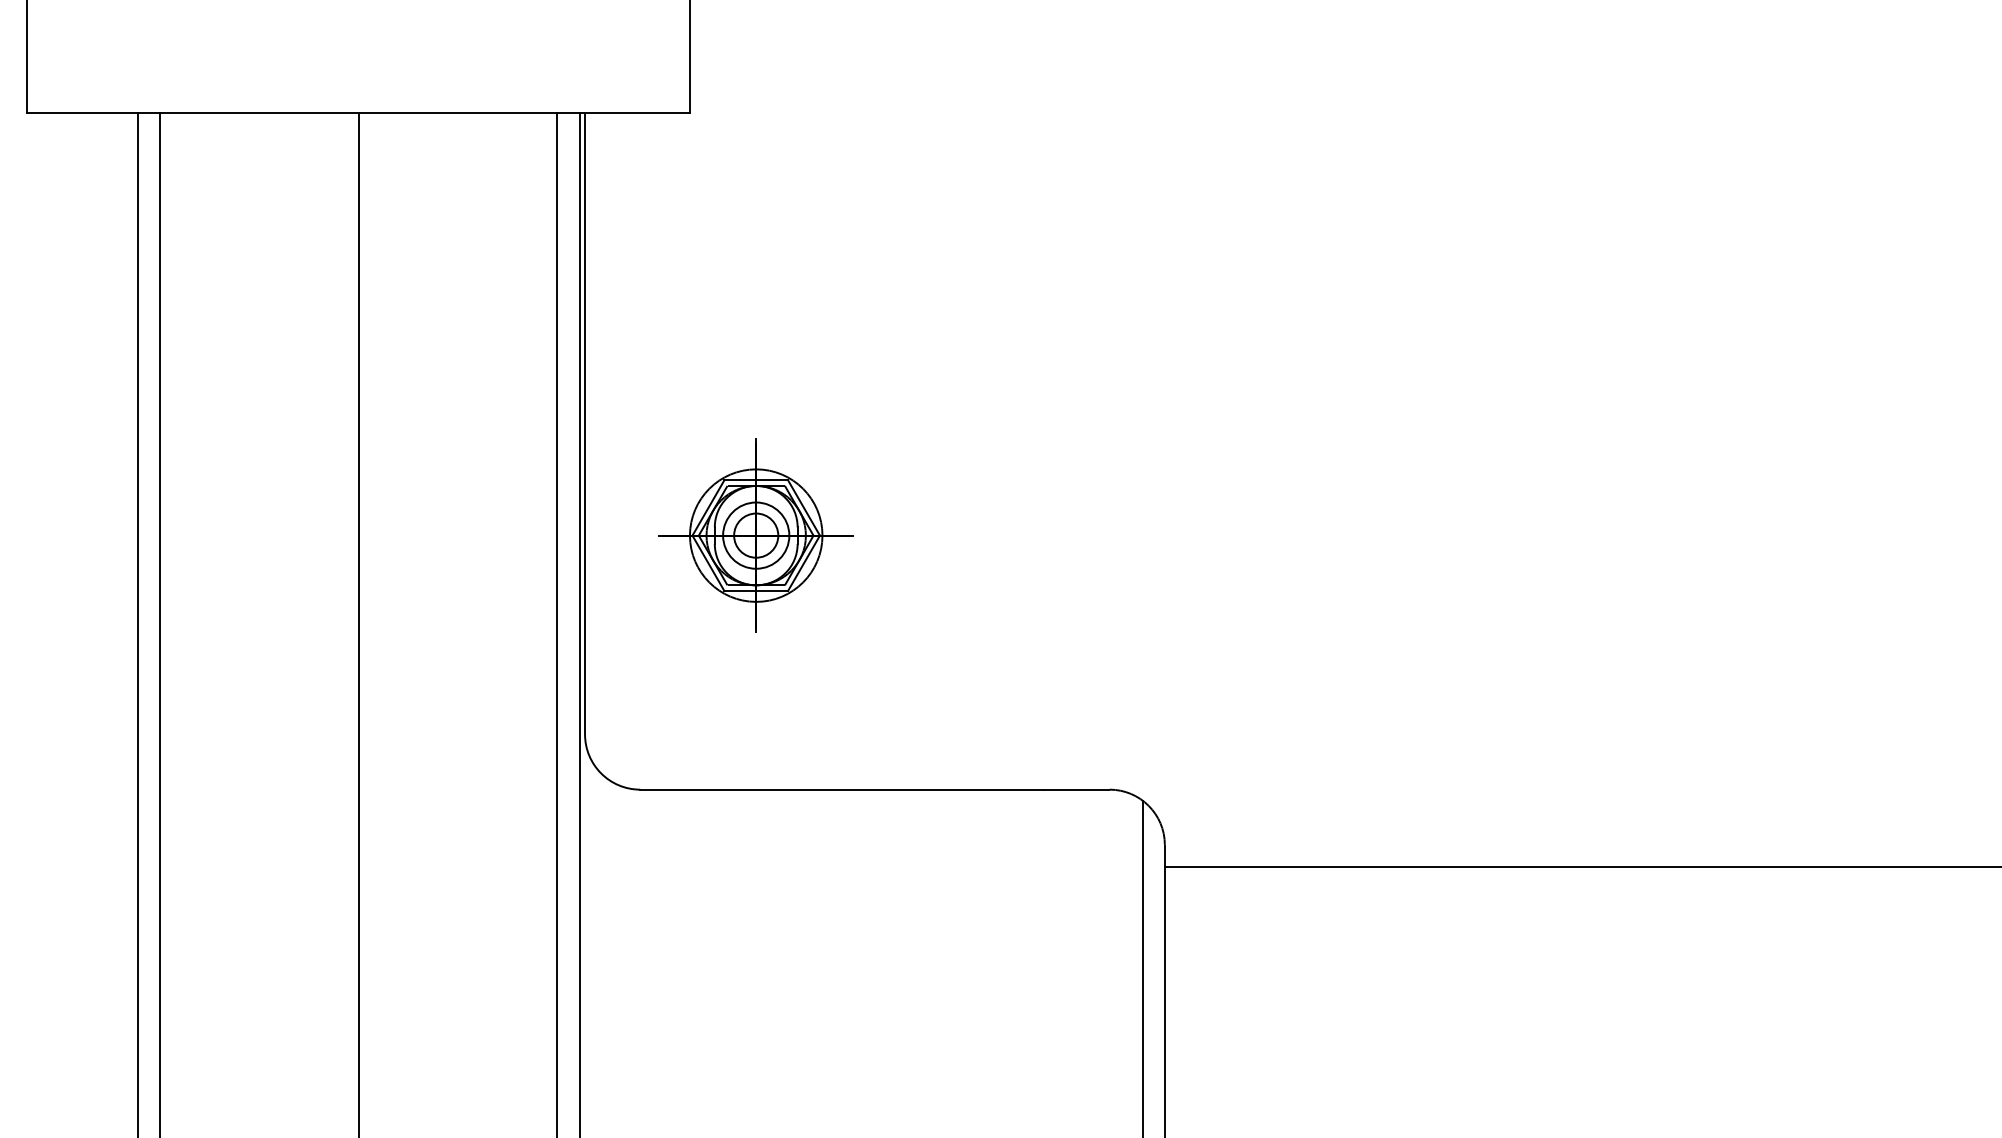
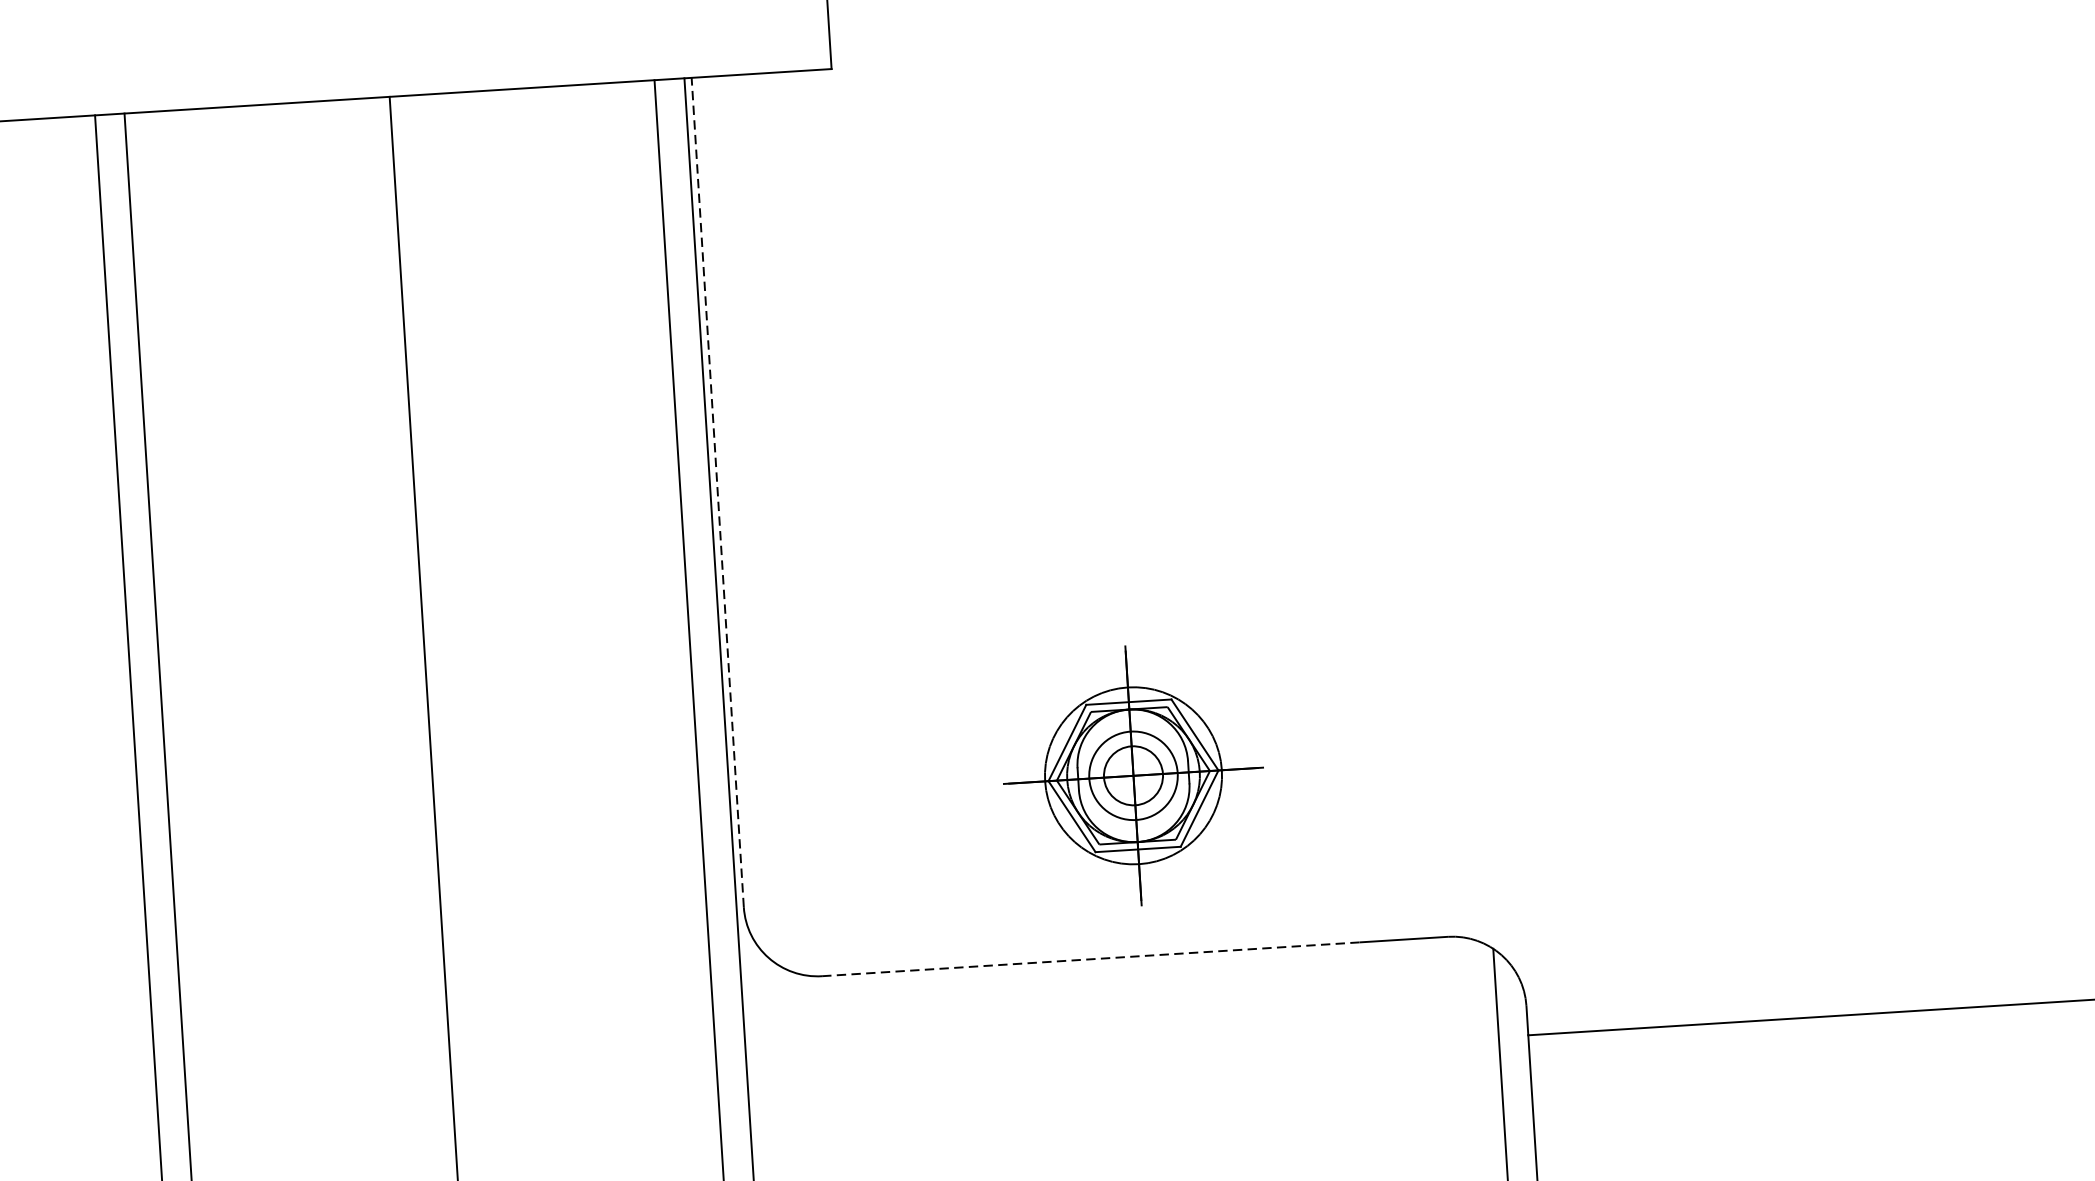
line: (585, 423) -> (718, 492), solid -> dashed
part: (755, 535) -> (1132, 775), moved
line: (841, 789) -> (1090, 959), solid -> dashed

